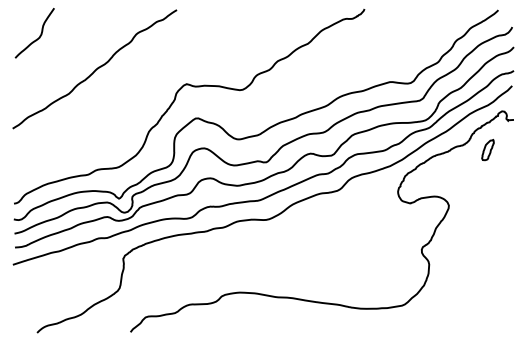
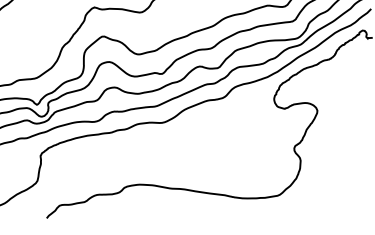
part: (487, 150) -> (350, 63), removed

